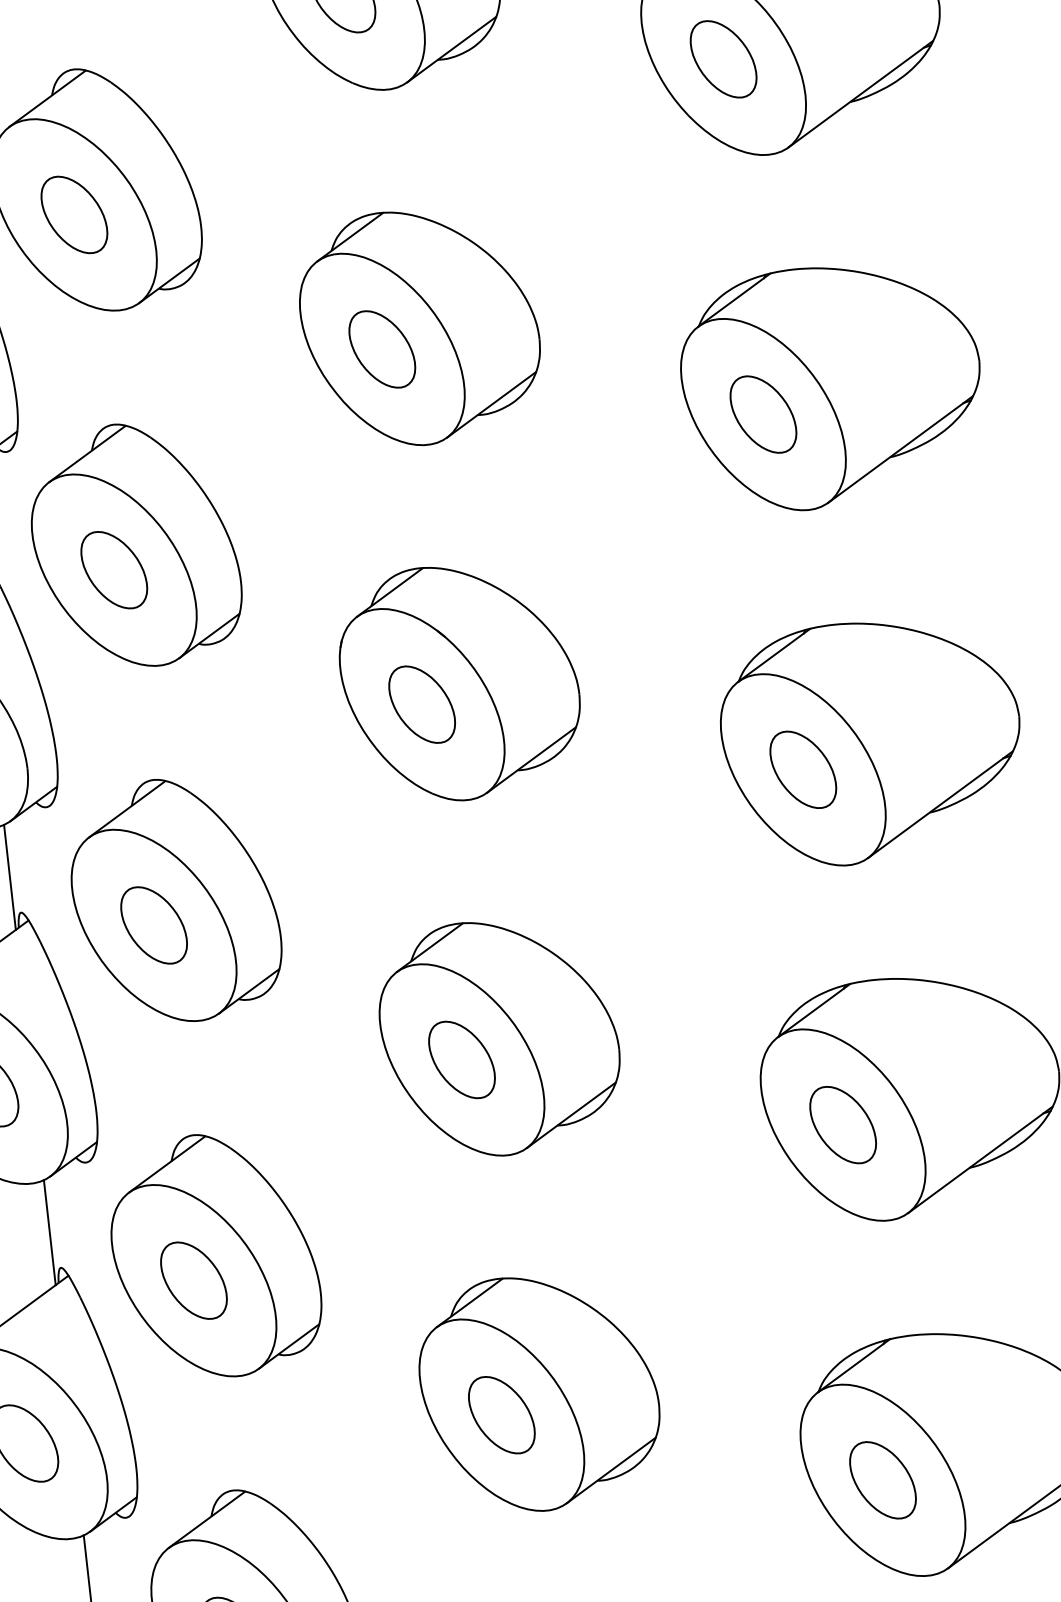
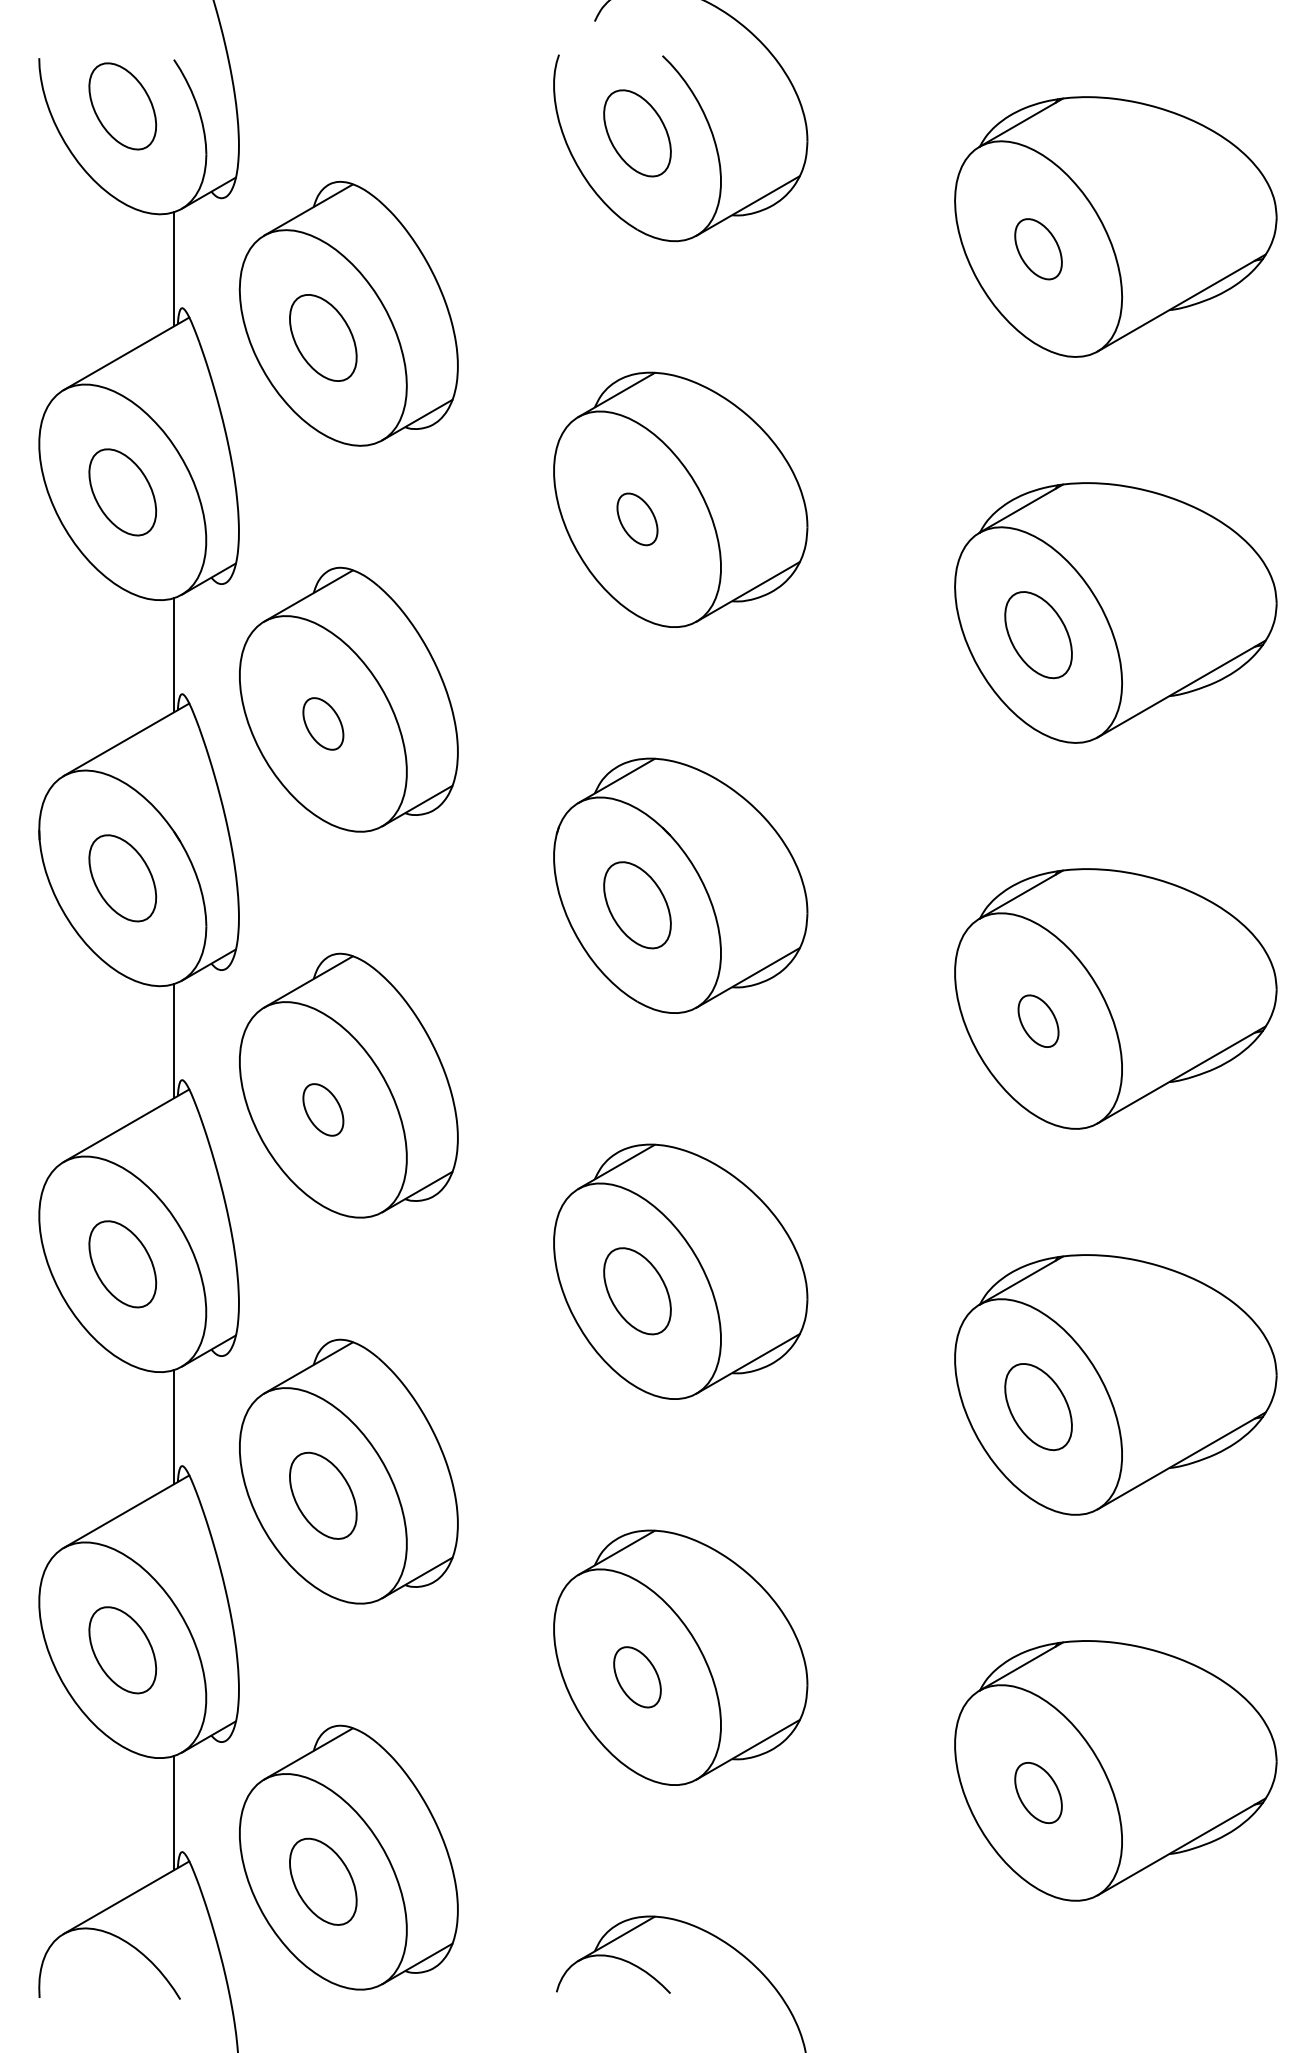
part: (723, 59) -> (1038, 249), size x0.7
part: (382, 349) -> (637, 519), size x0.6
part: (114, 569) -> (323, 723), size x0.6
part: (803, 770) -> (1038, 1021), size x0.6
part: (154, 925) -> (323, 1109), size x0.6
part: (501, 1415) -> (637, 1677), size x0.7
part: (882, 1479) -> (1038, 1792), size x0.7

